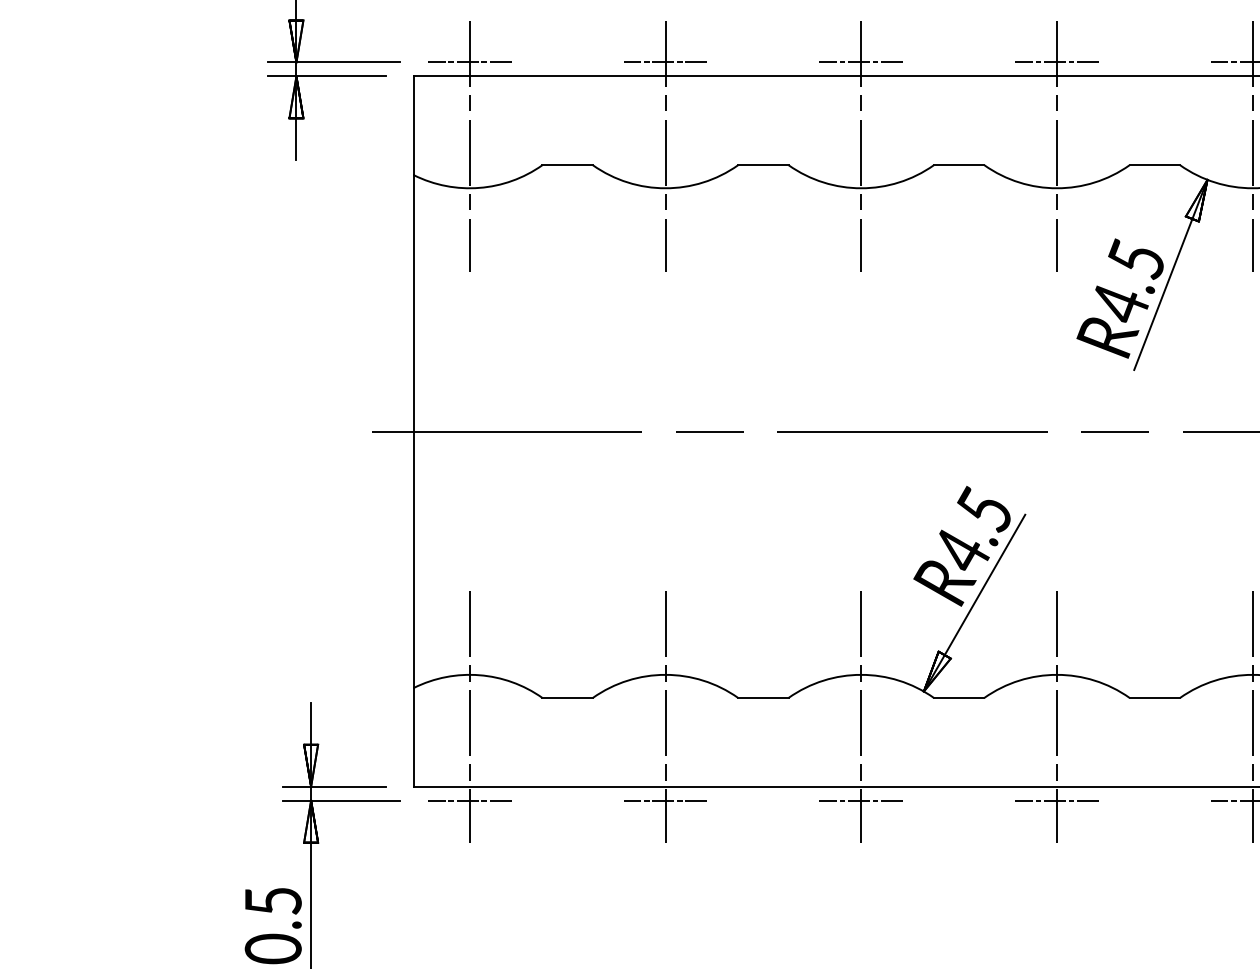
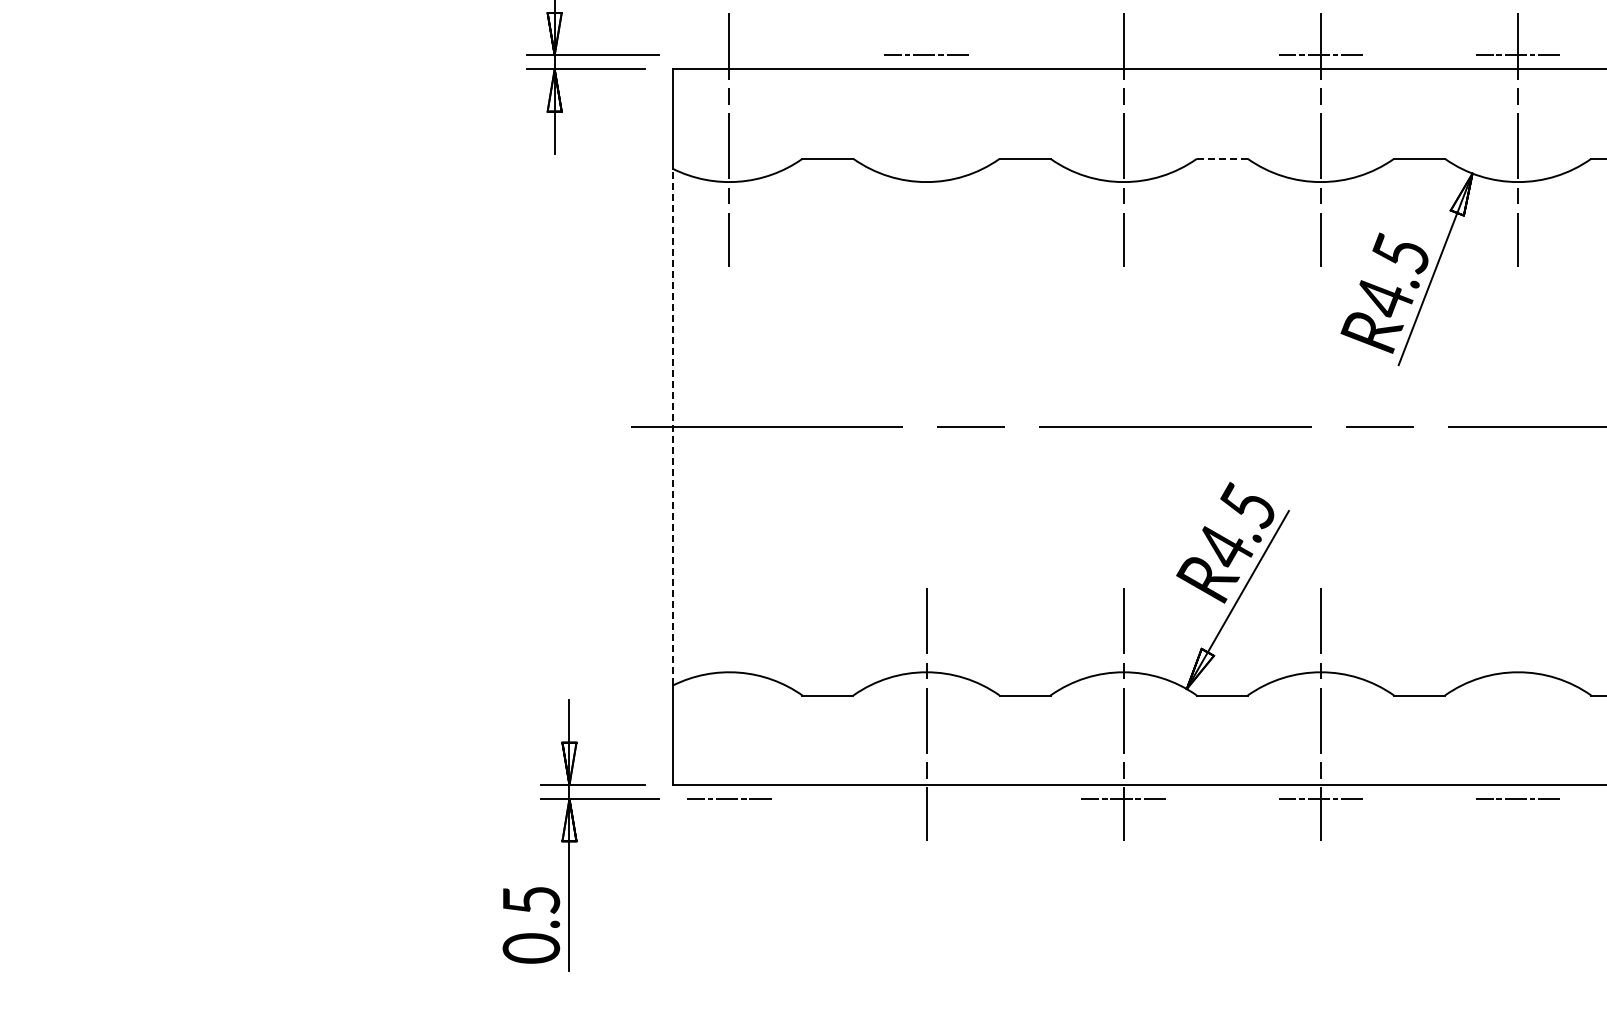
line: (469, 62) -> (729, 55), removed
line: (861, 62) -> (1123, 55), removed
line: (665, 146) -> (926, 139), removed
line: (958, 164) -> (1221, 158), solid -> dashed
line: (413, 430) -> (672, 426), solid -> dashed
line: (469, 716) -> (729, 714), removed
line: (1253, 716) -> (1518, 714), removed
line: (665, 801) -> (926, 799), removed

